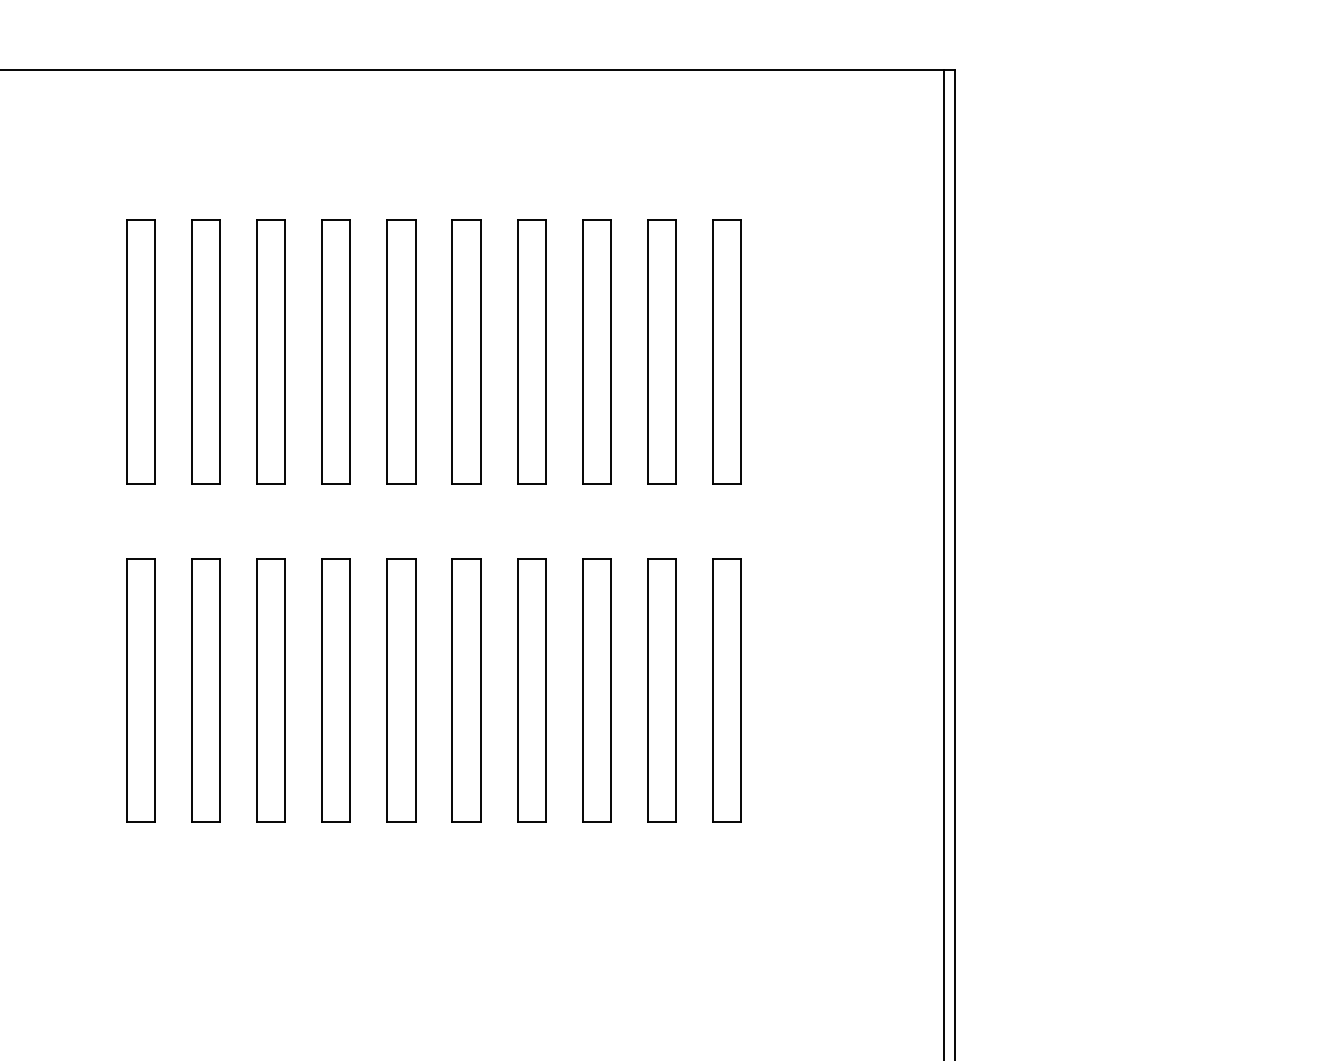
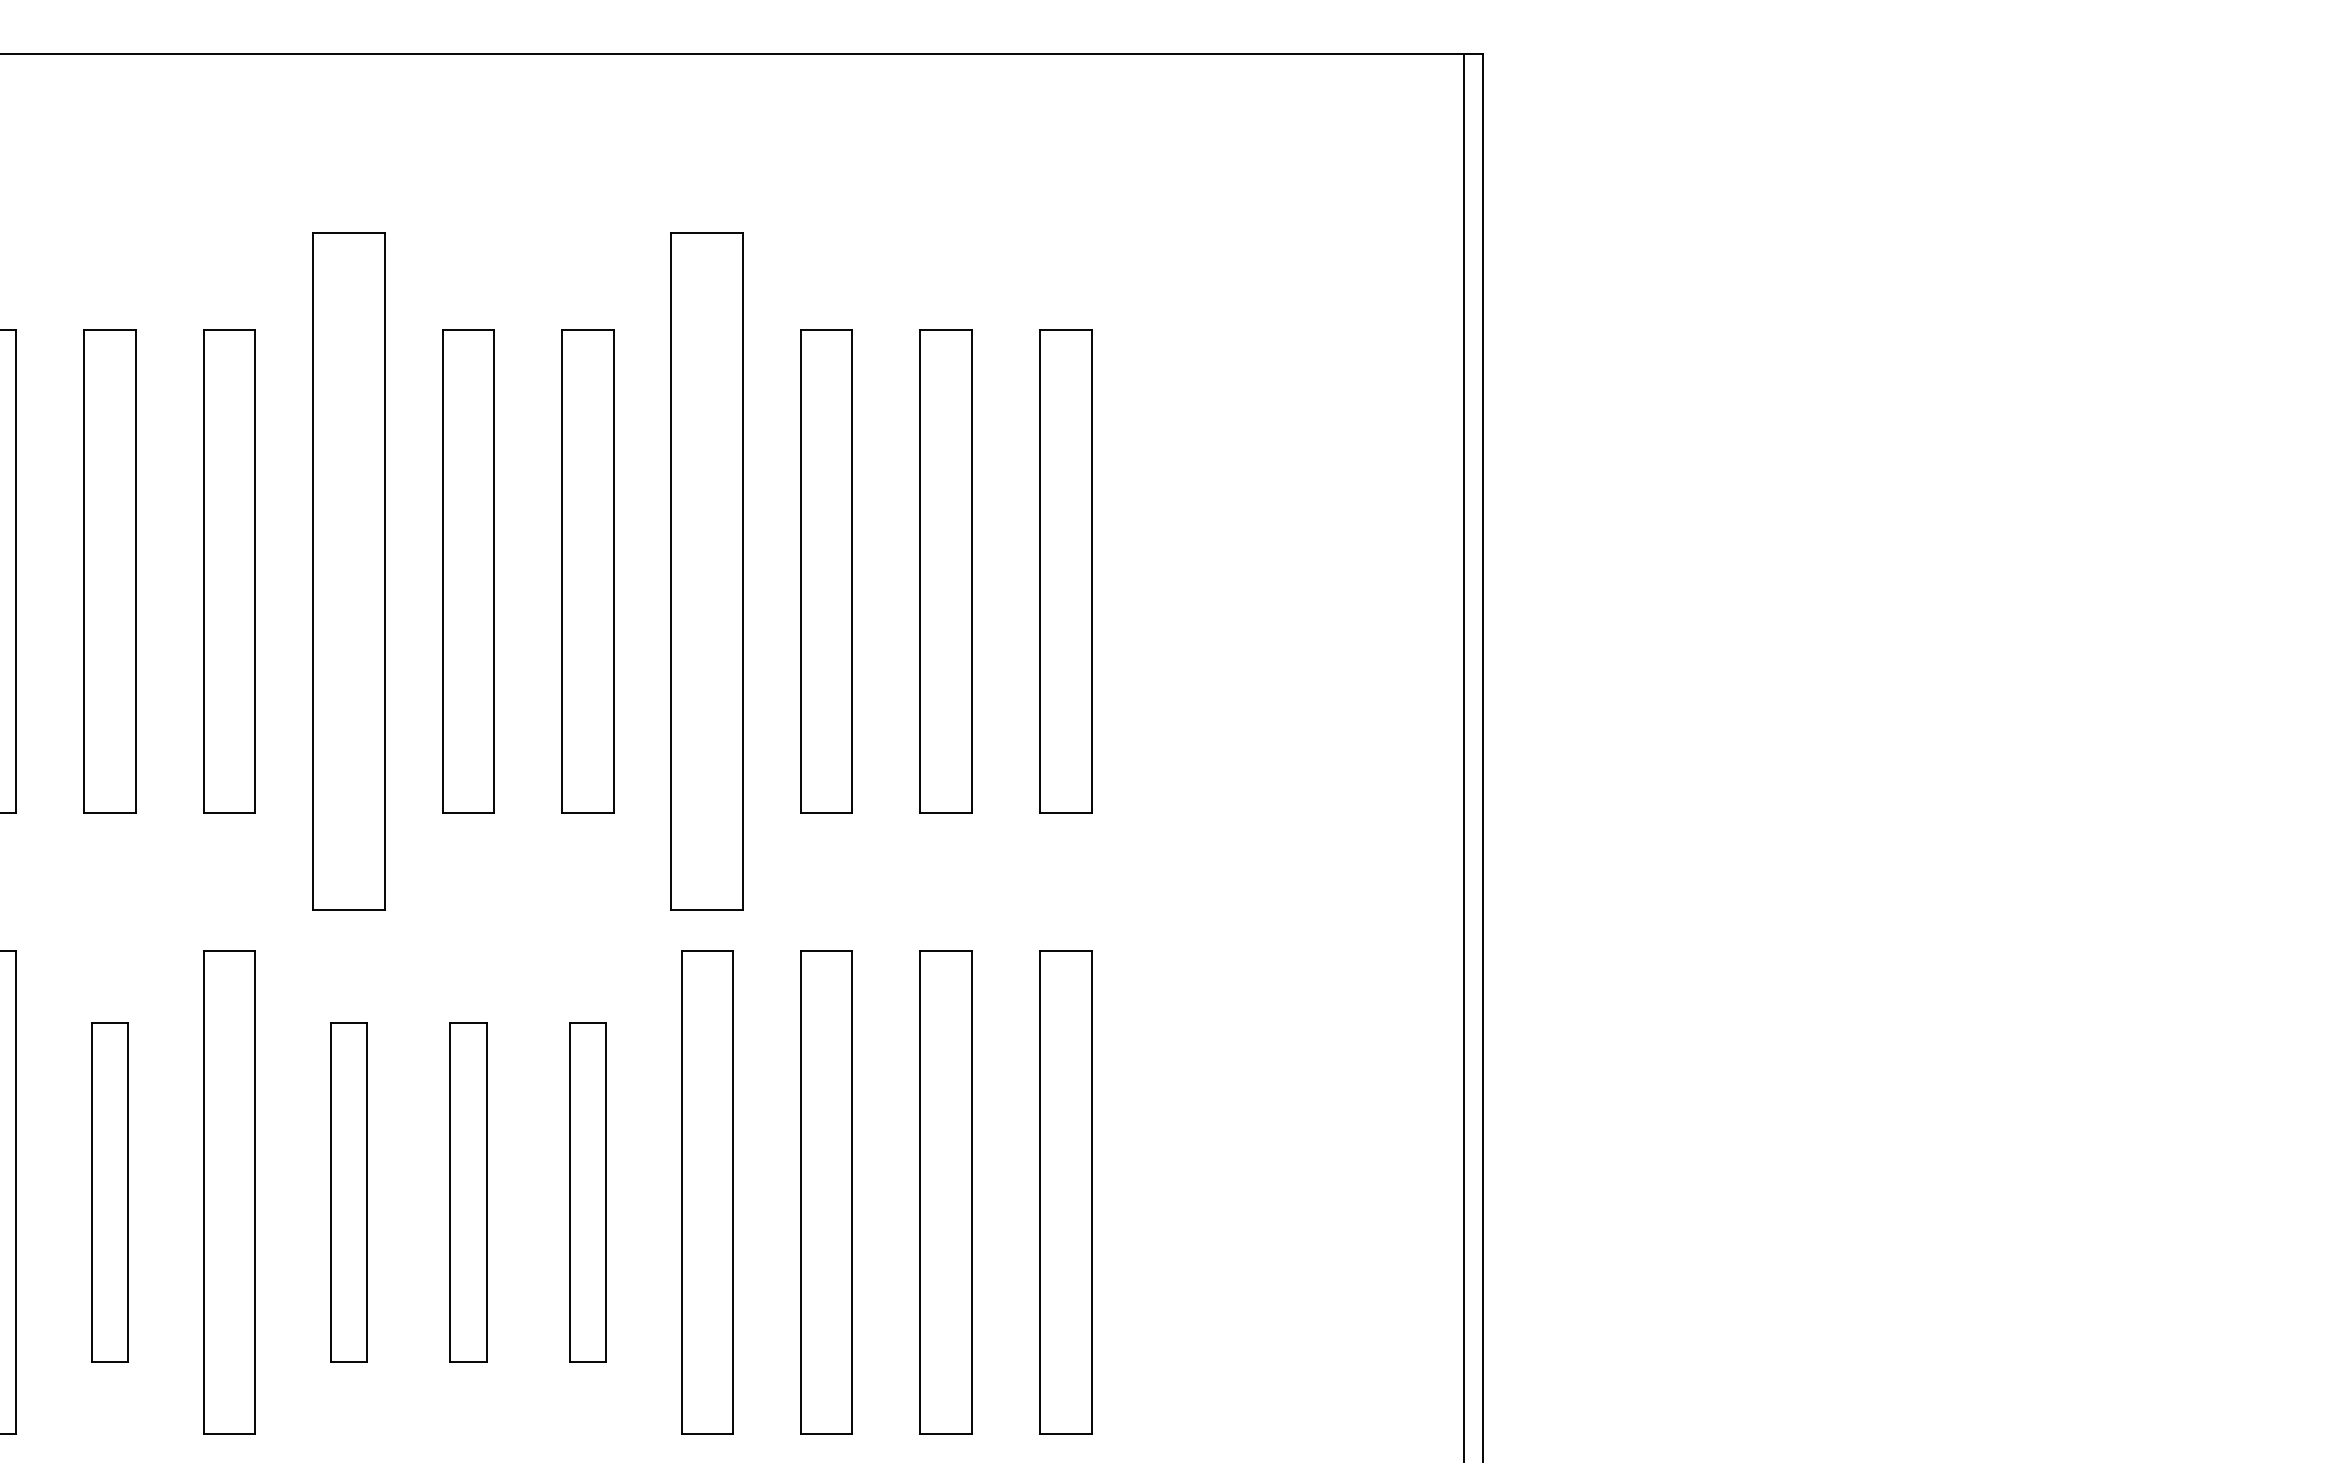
part: (335, 351) -> (347, 570), size x1.4
part: (531, 351) -> (707, 570), size x1.4
part: (205, 690) -> (108, 1192), size x0.7
part: (335, 690) -> (347, 1192), size x0.7
part: (401, 690) -> (468, 1192), size x0.7
part: (466, 690) -> (587, 1192), size x0.7

